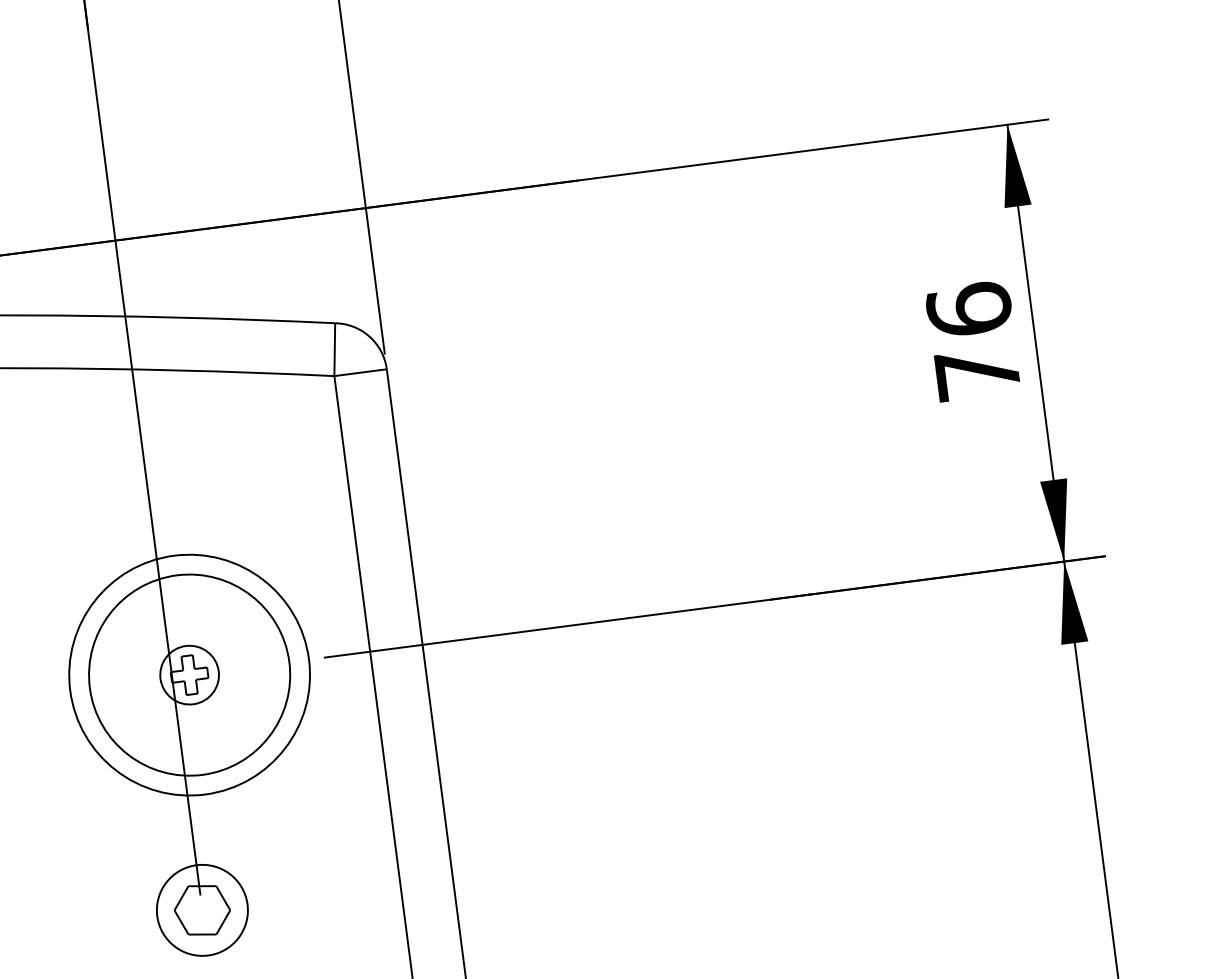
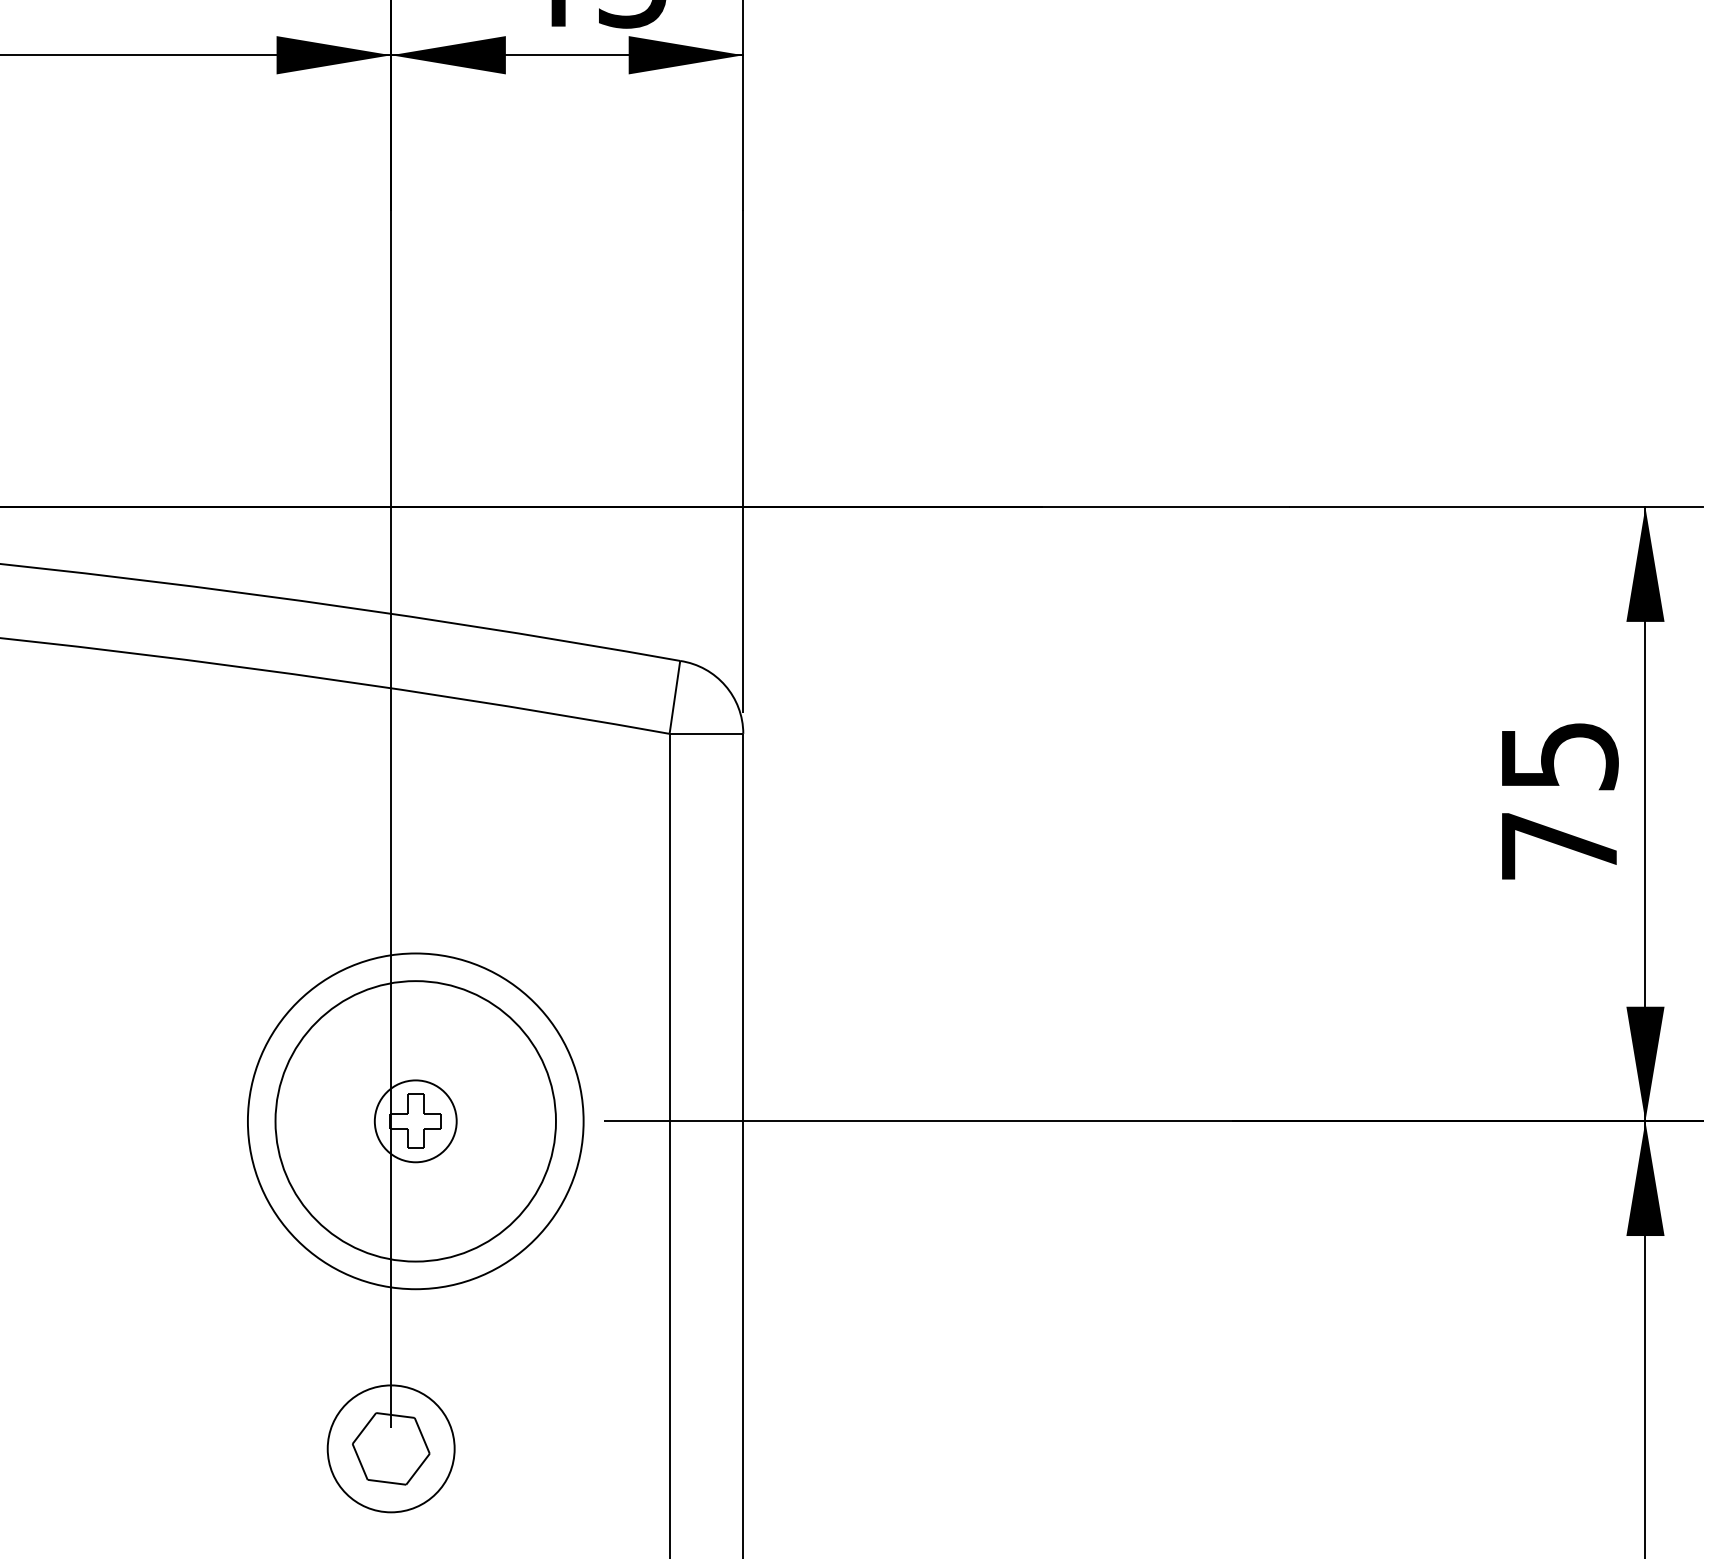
text: (969, 309) -> (1559, 755), 76 -> 75

